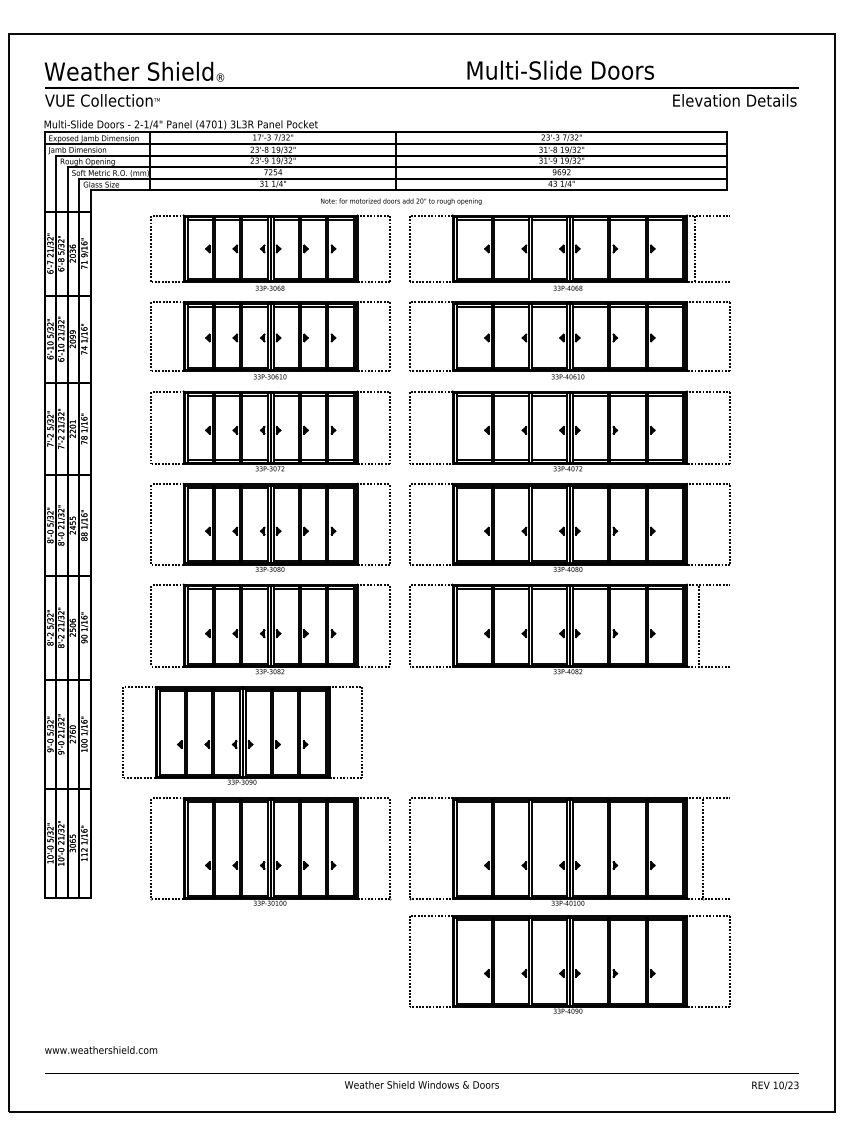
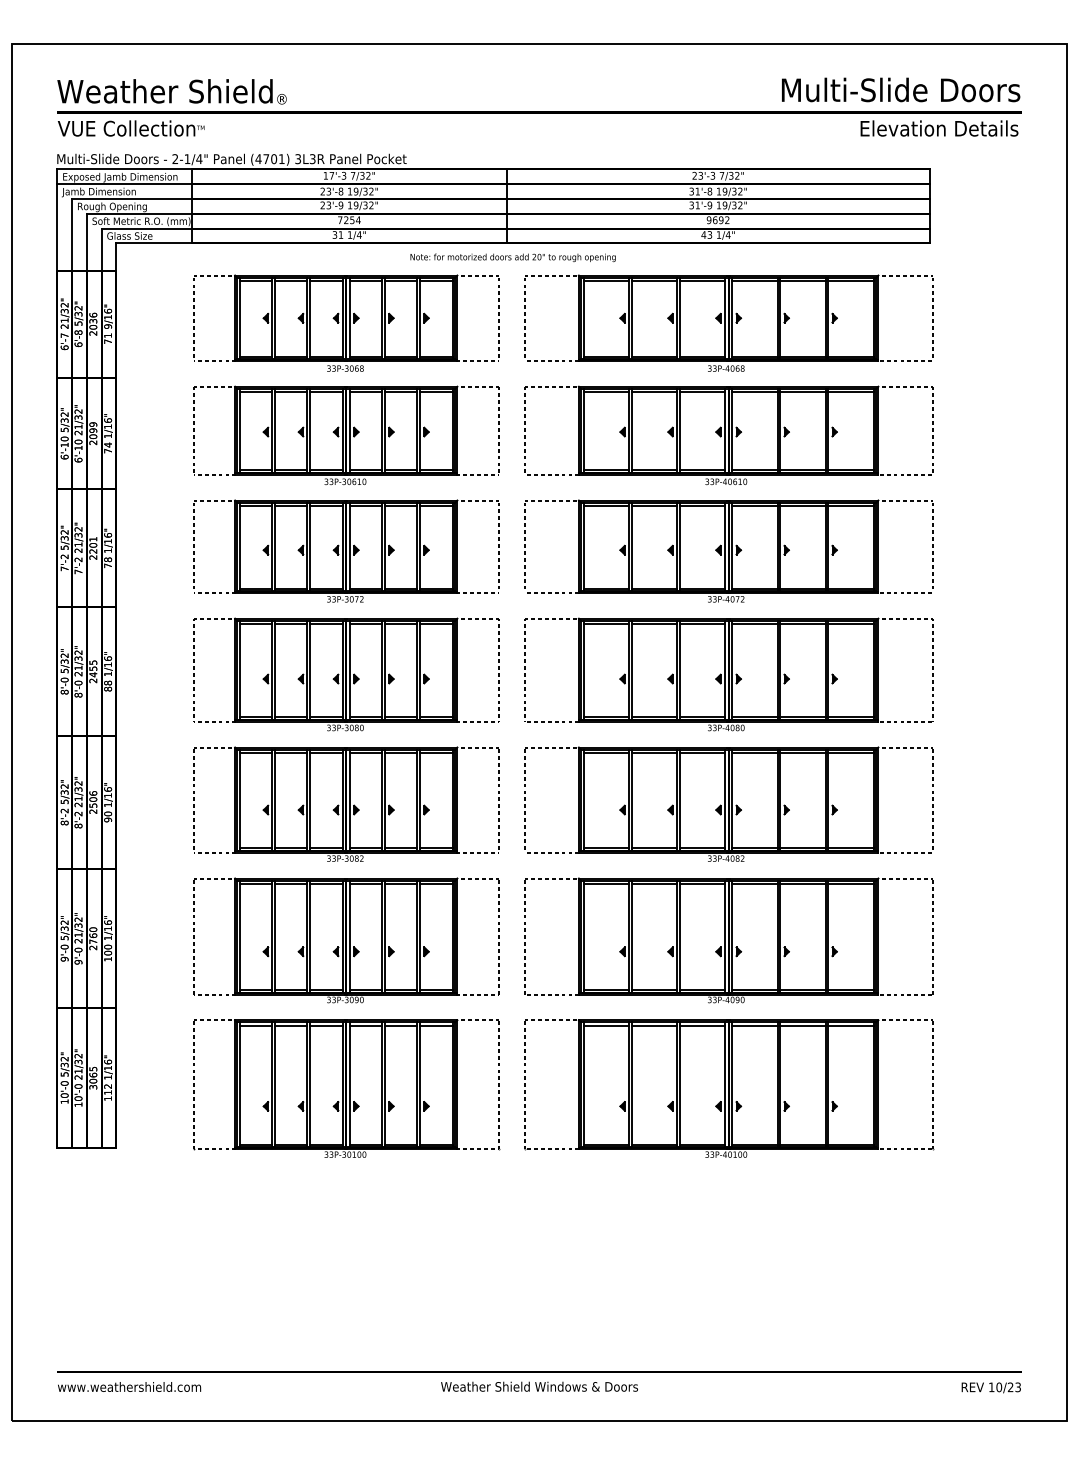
text: (560, 69) -> (900, 88), moved
line: (694, 248) -> (932, 317), moved
line: (698, 625) -> (932, 799), moved
part: (242, 735) -> (345, 940), moved
line: (702, 848) -> (932, 1084), moved
part: (569, 964) -> (728, 940), moved
text: (101, 1049) -> (129, 1386), moved

